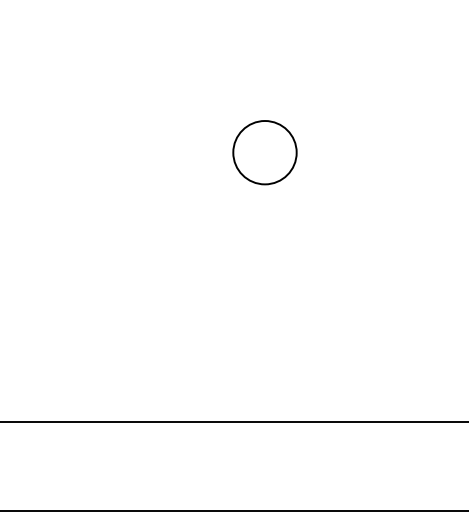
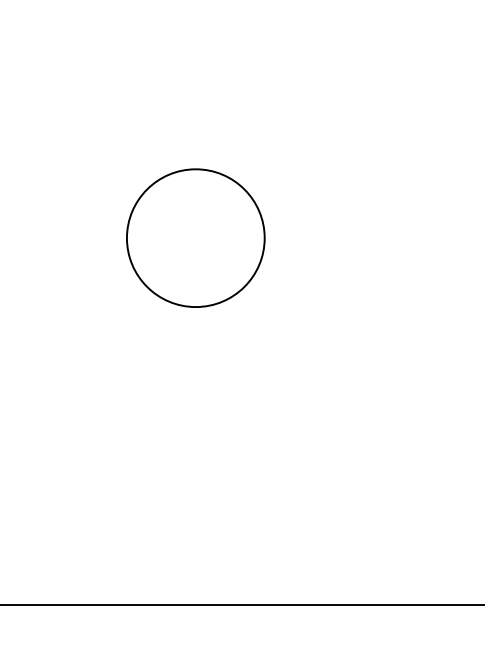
circle: (264, 152) -> (195, 238), size x1.6

